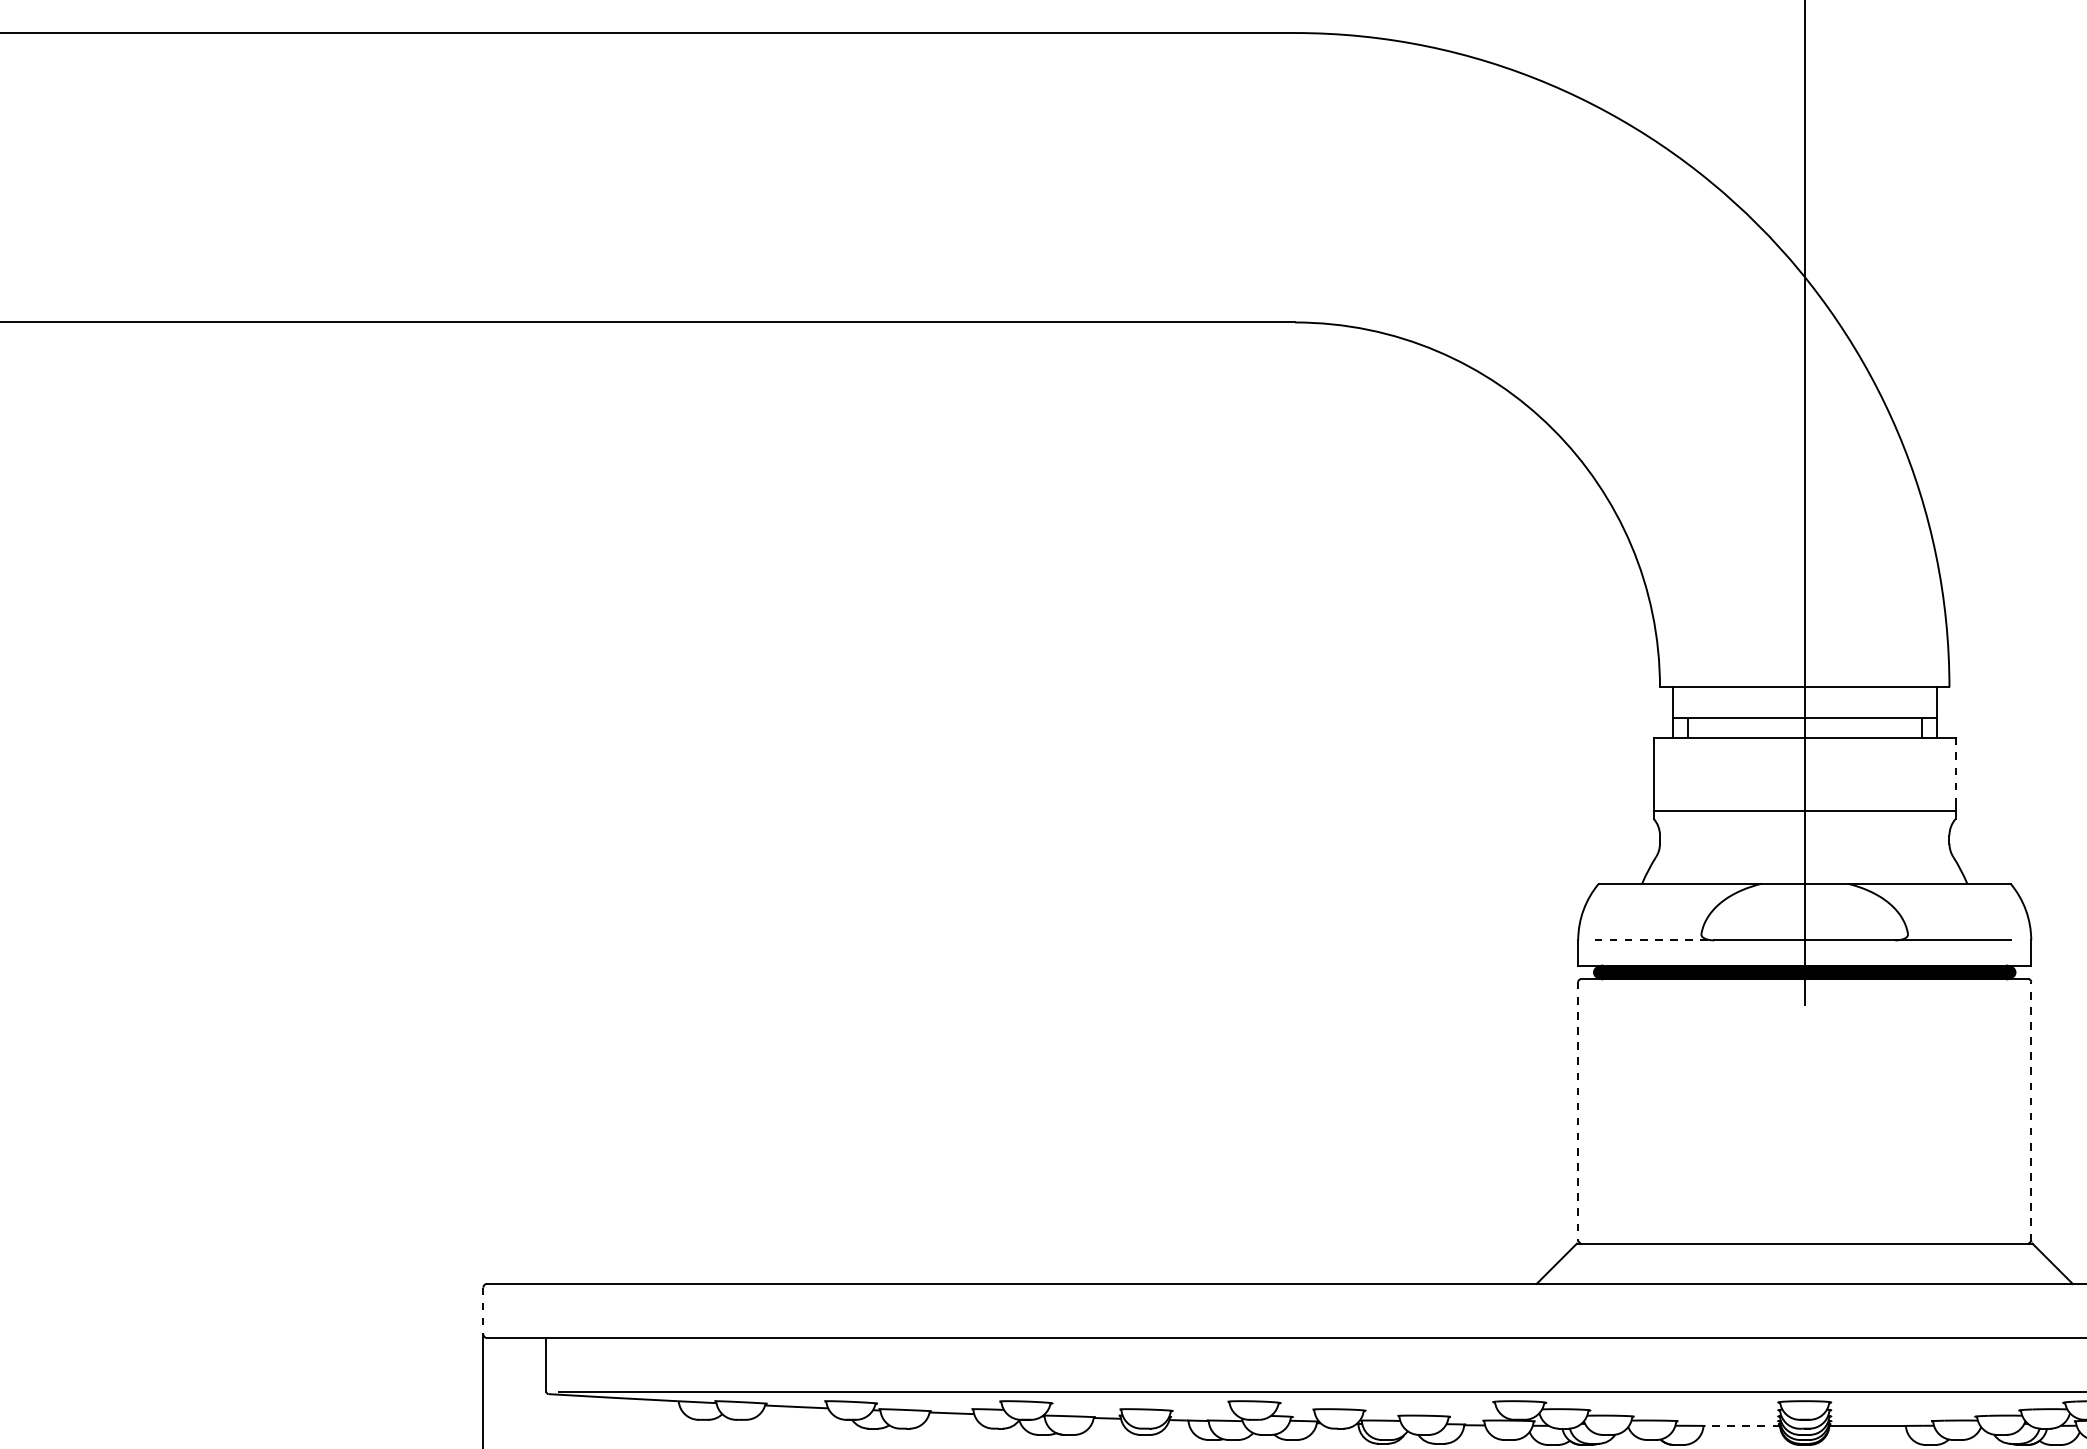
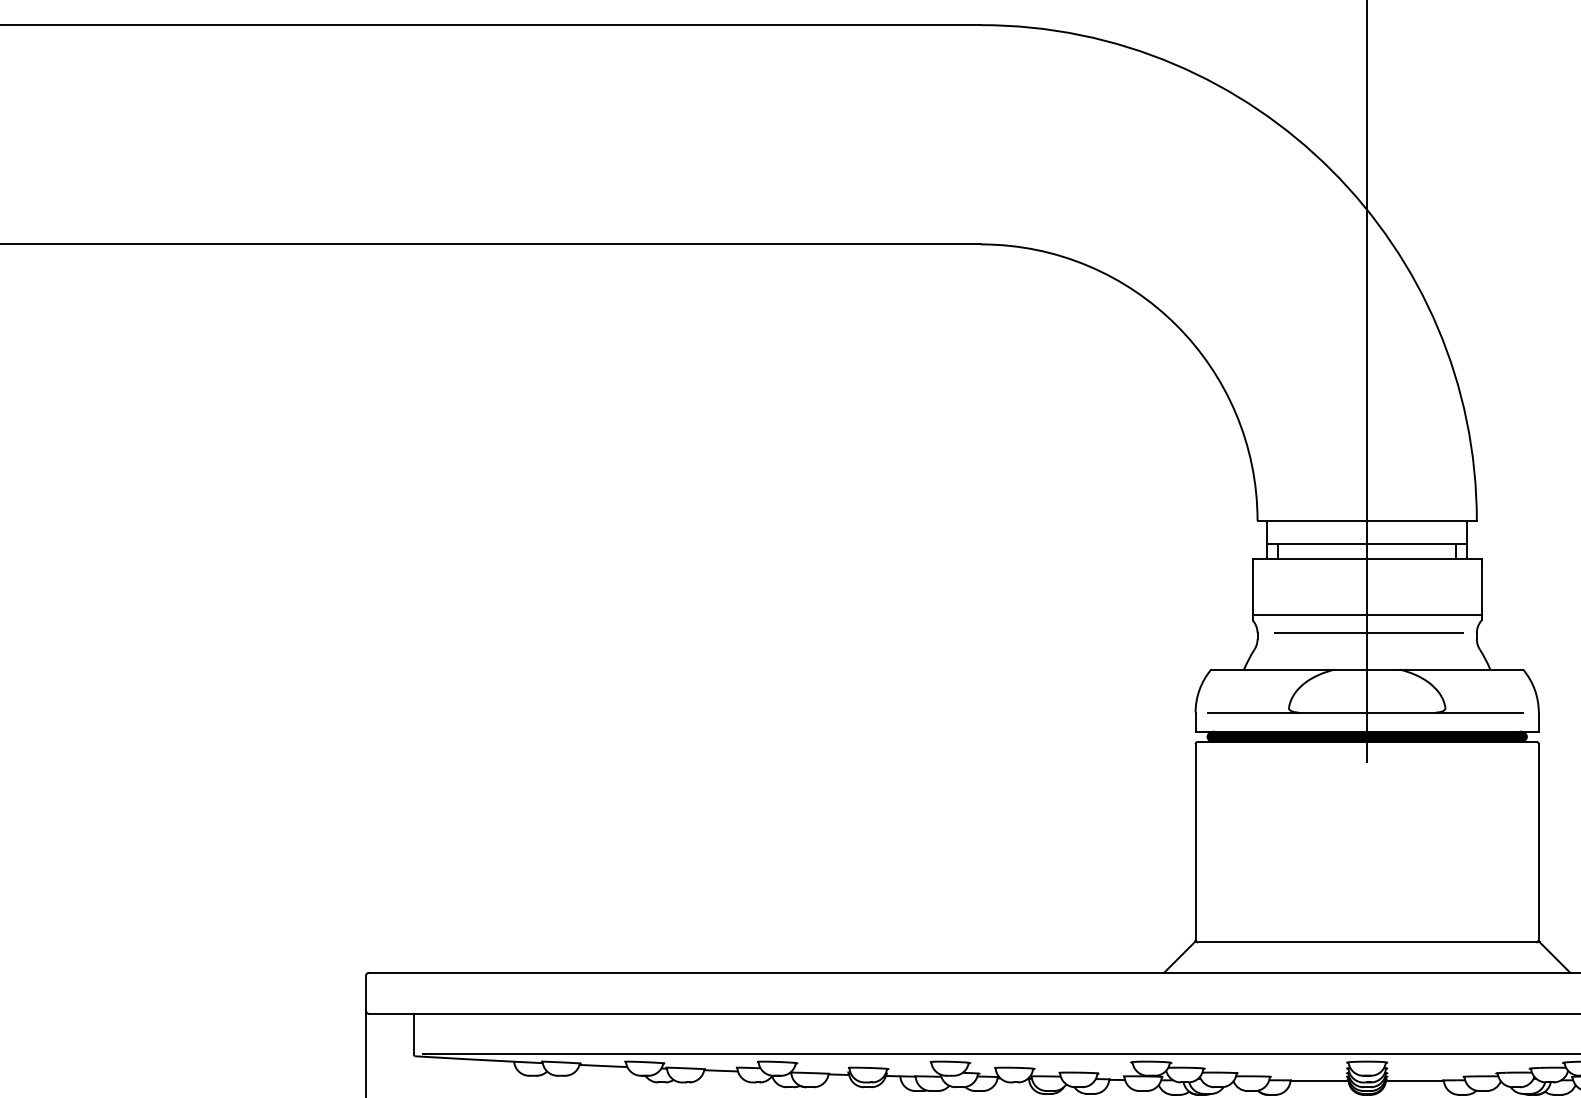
line: (1955, 774) -> (1481, 586), dashed -> solid
line: (1806, 835) -> (1368, 633), added
line: (1654, 940) -> (1253, 712), dashed -> solid
line: (1578, 1111) -> (1195, 842), dashed -> solid
line: (2031, 1111) -> (1539, 842), dashed -> solid
line: (483, 1311) -> (366, 993), dashed -> solid
line: (1741, 1426) -> (1319, 1080), dashed -> solid

